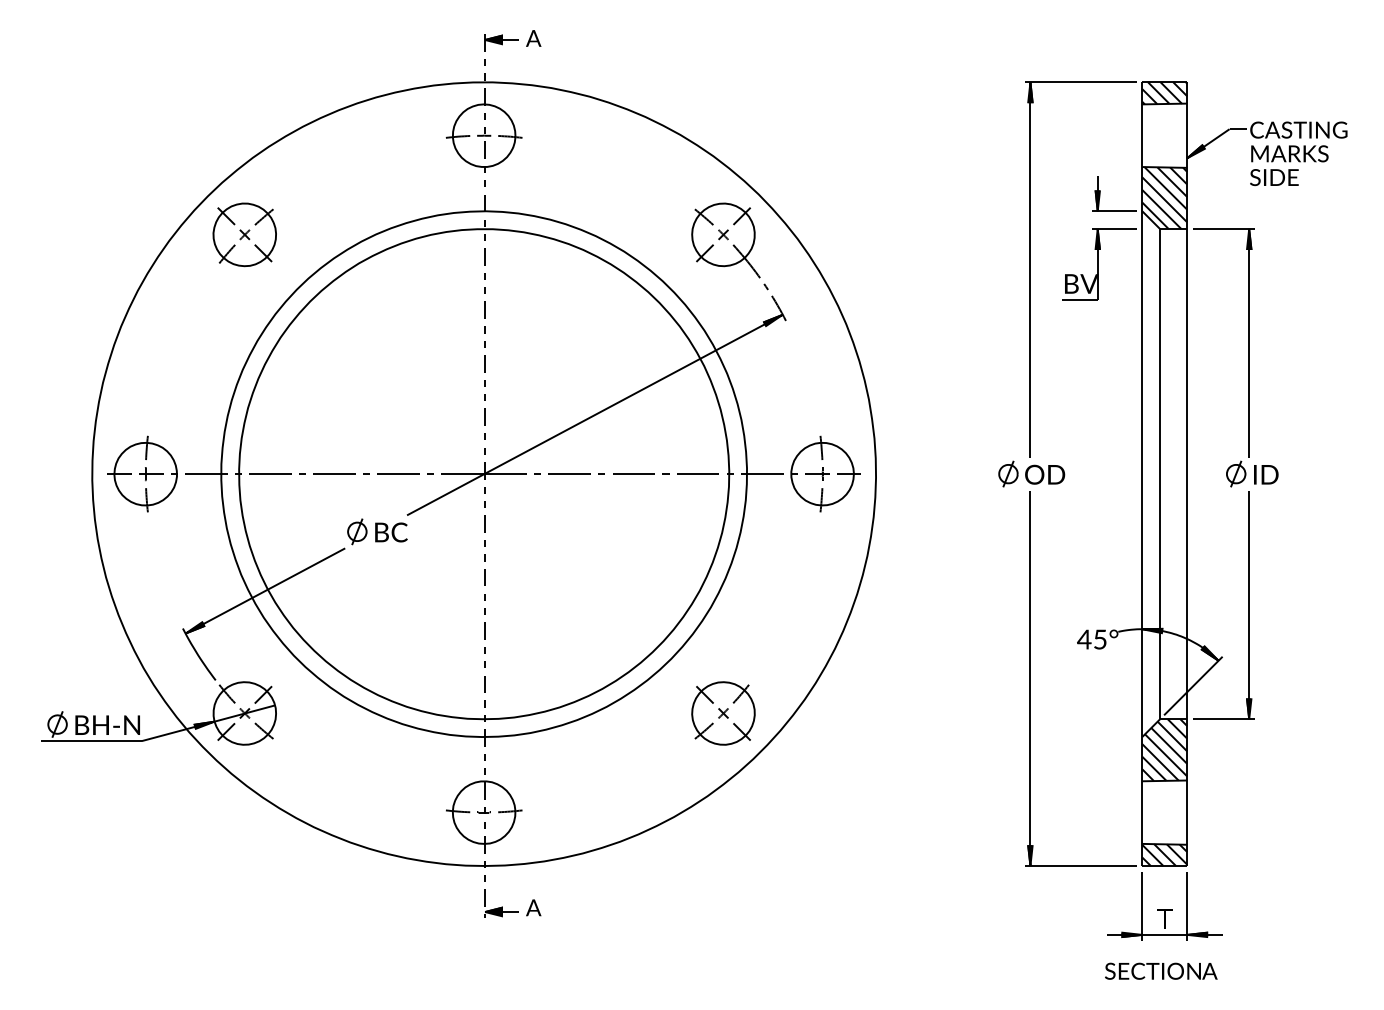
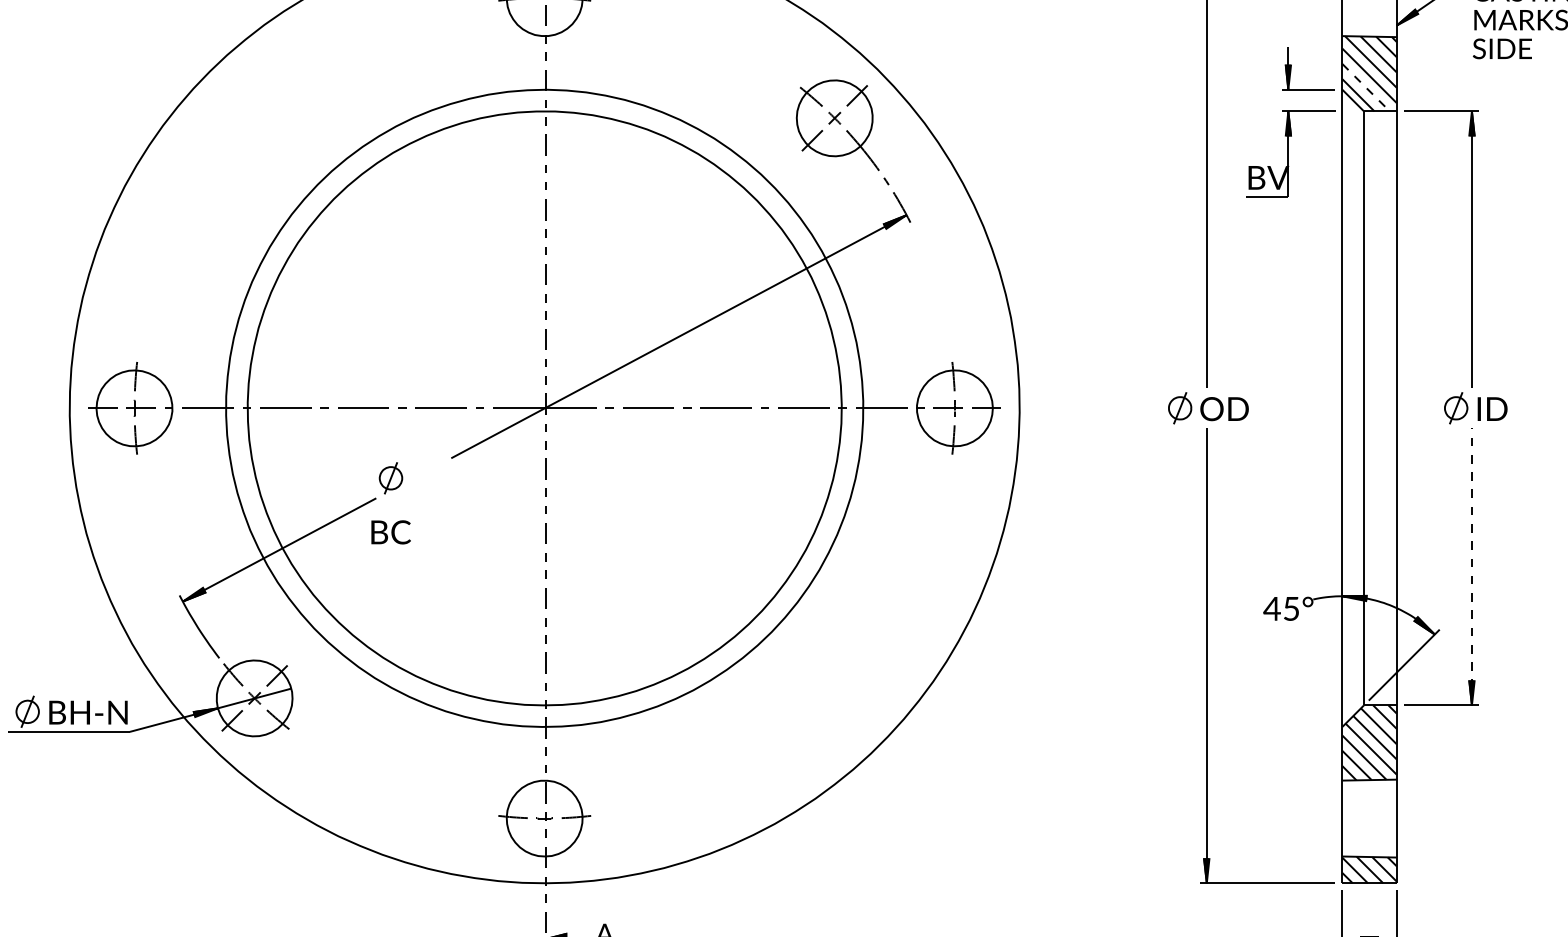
line: (1161, 209) -> (1365, 87), solid -> dashed
part: (244, 234) -> (254, 117), removed
text: (391, 532) -> (391, 532), moved
line: (1249, 604) -> (1472, 566), solid -> dashed
part: (723, 713) -> (834, 698), removed

